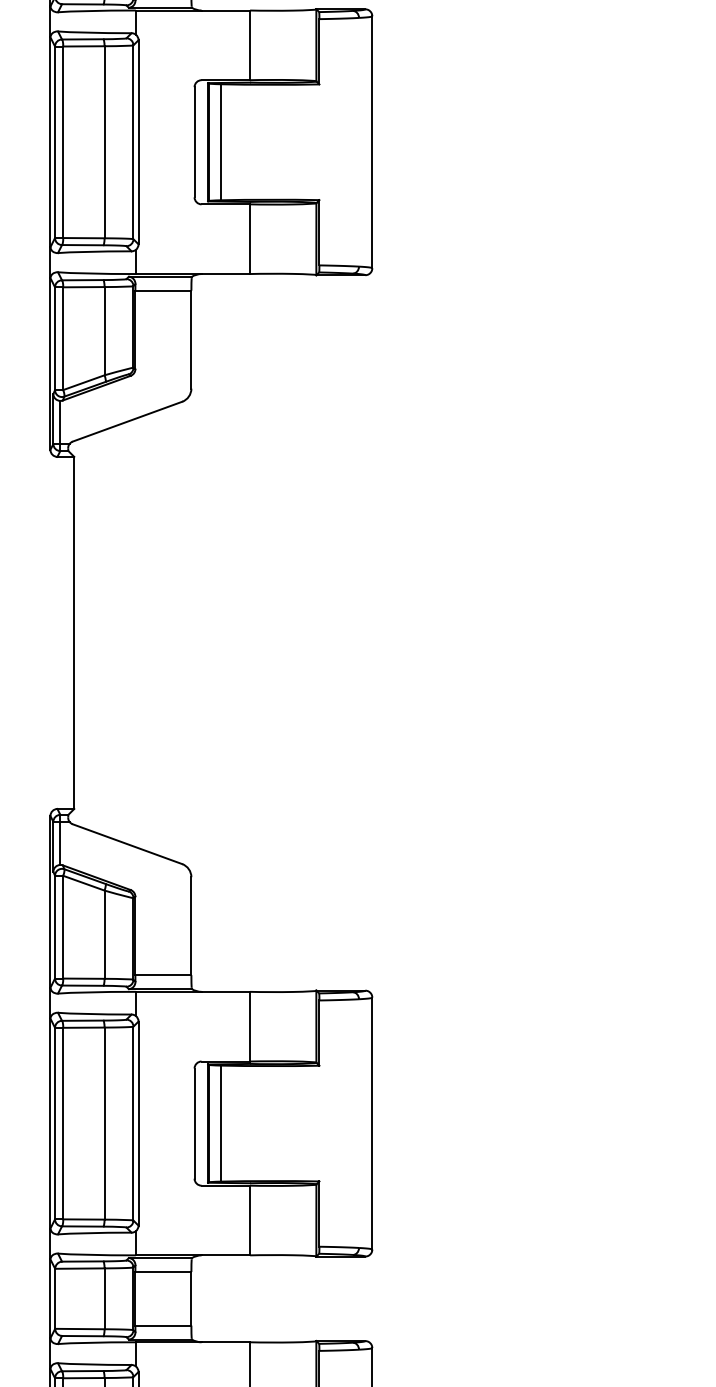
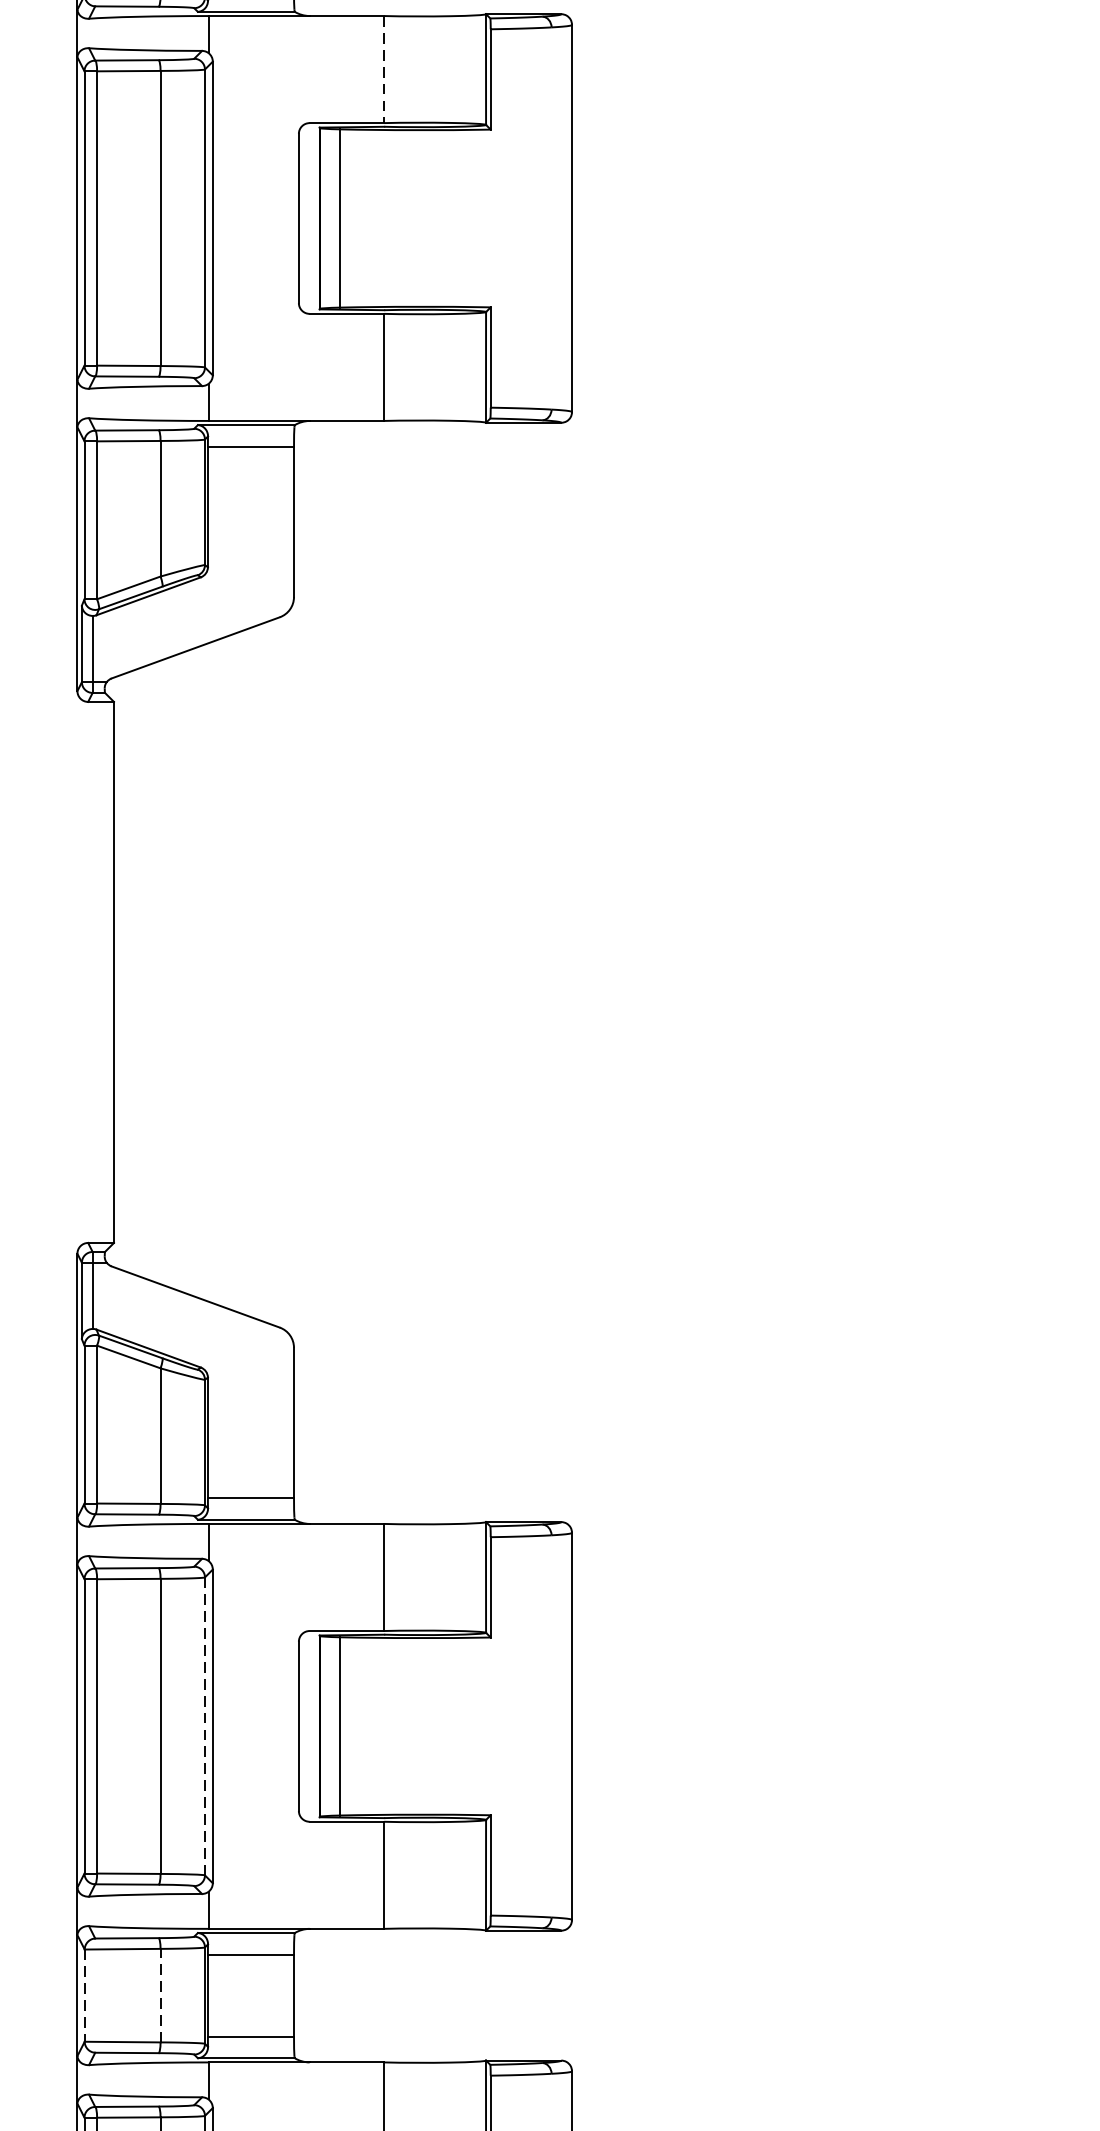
line: (250, 45) -> (384, 69), solid -> dashed
line: (133, 1123) -> (205, 1726), solid -> dashed
line: (104, 1298) -> (160, 1995), solid -> dashed
line: (55, 1299) -> (85, 1996), solid -> dashed

